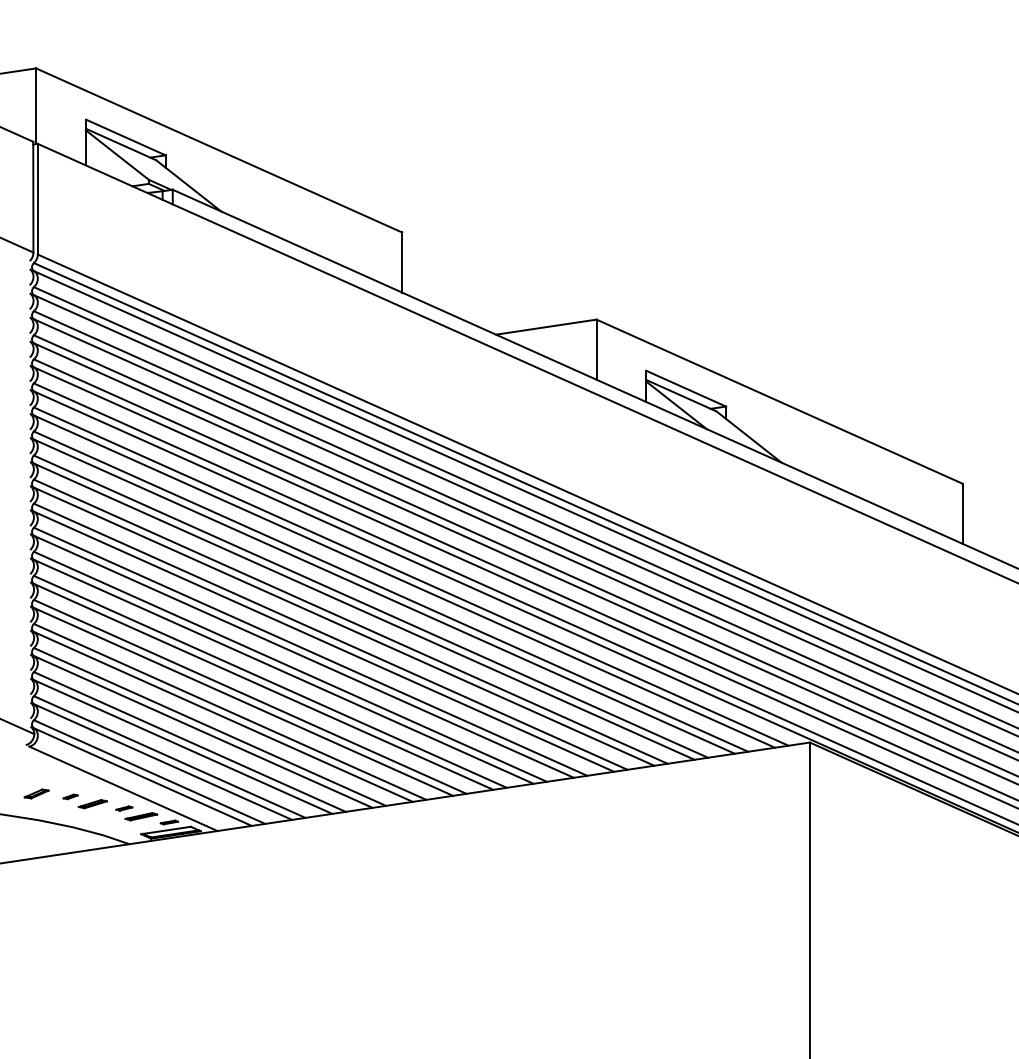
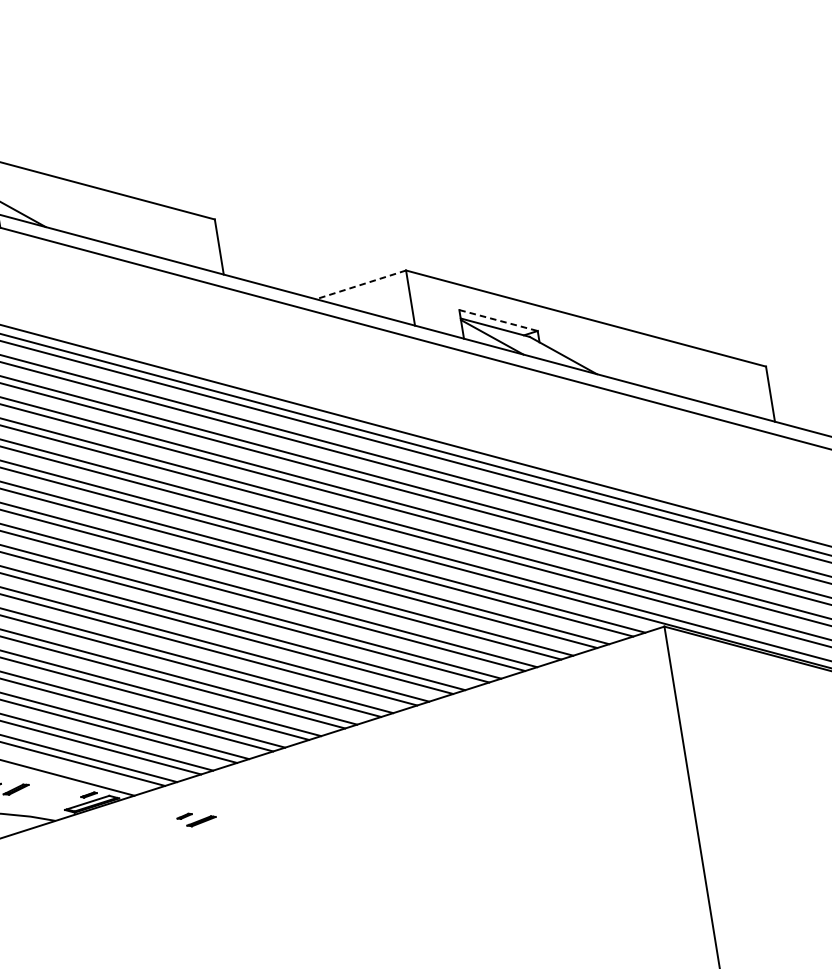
line: (546, 327) -> (361, 285), solid -> dashed
line: (686, 388) -> (498, 320), solid -> dashed
part: (136, 813) -> (196, 819), moved

